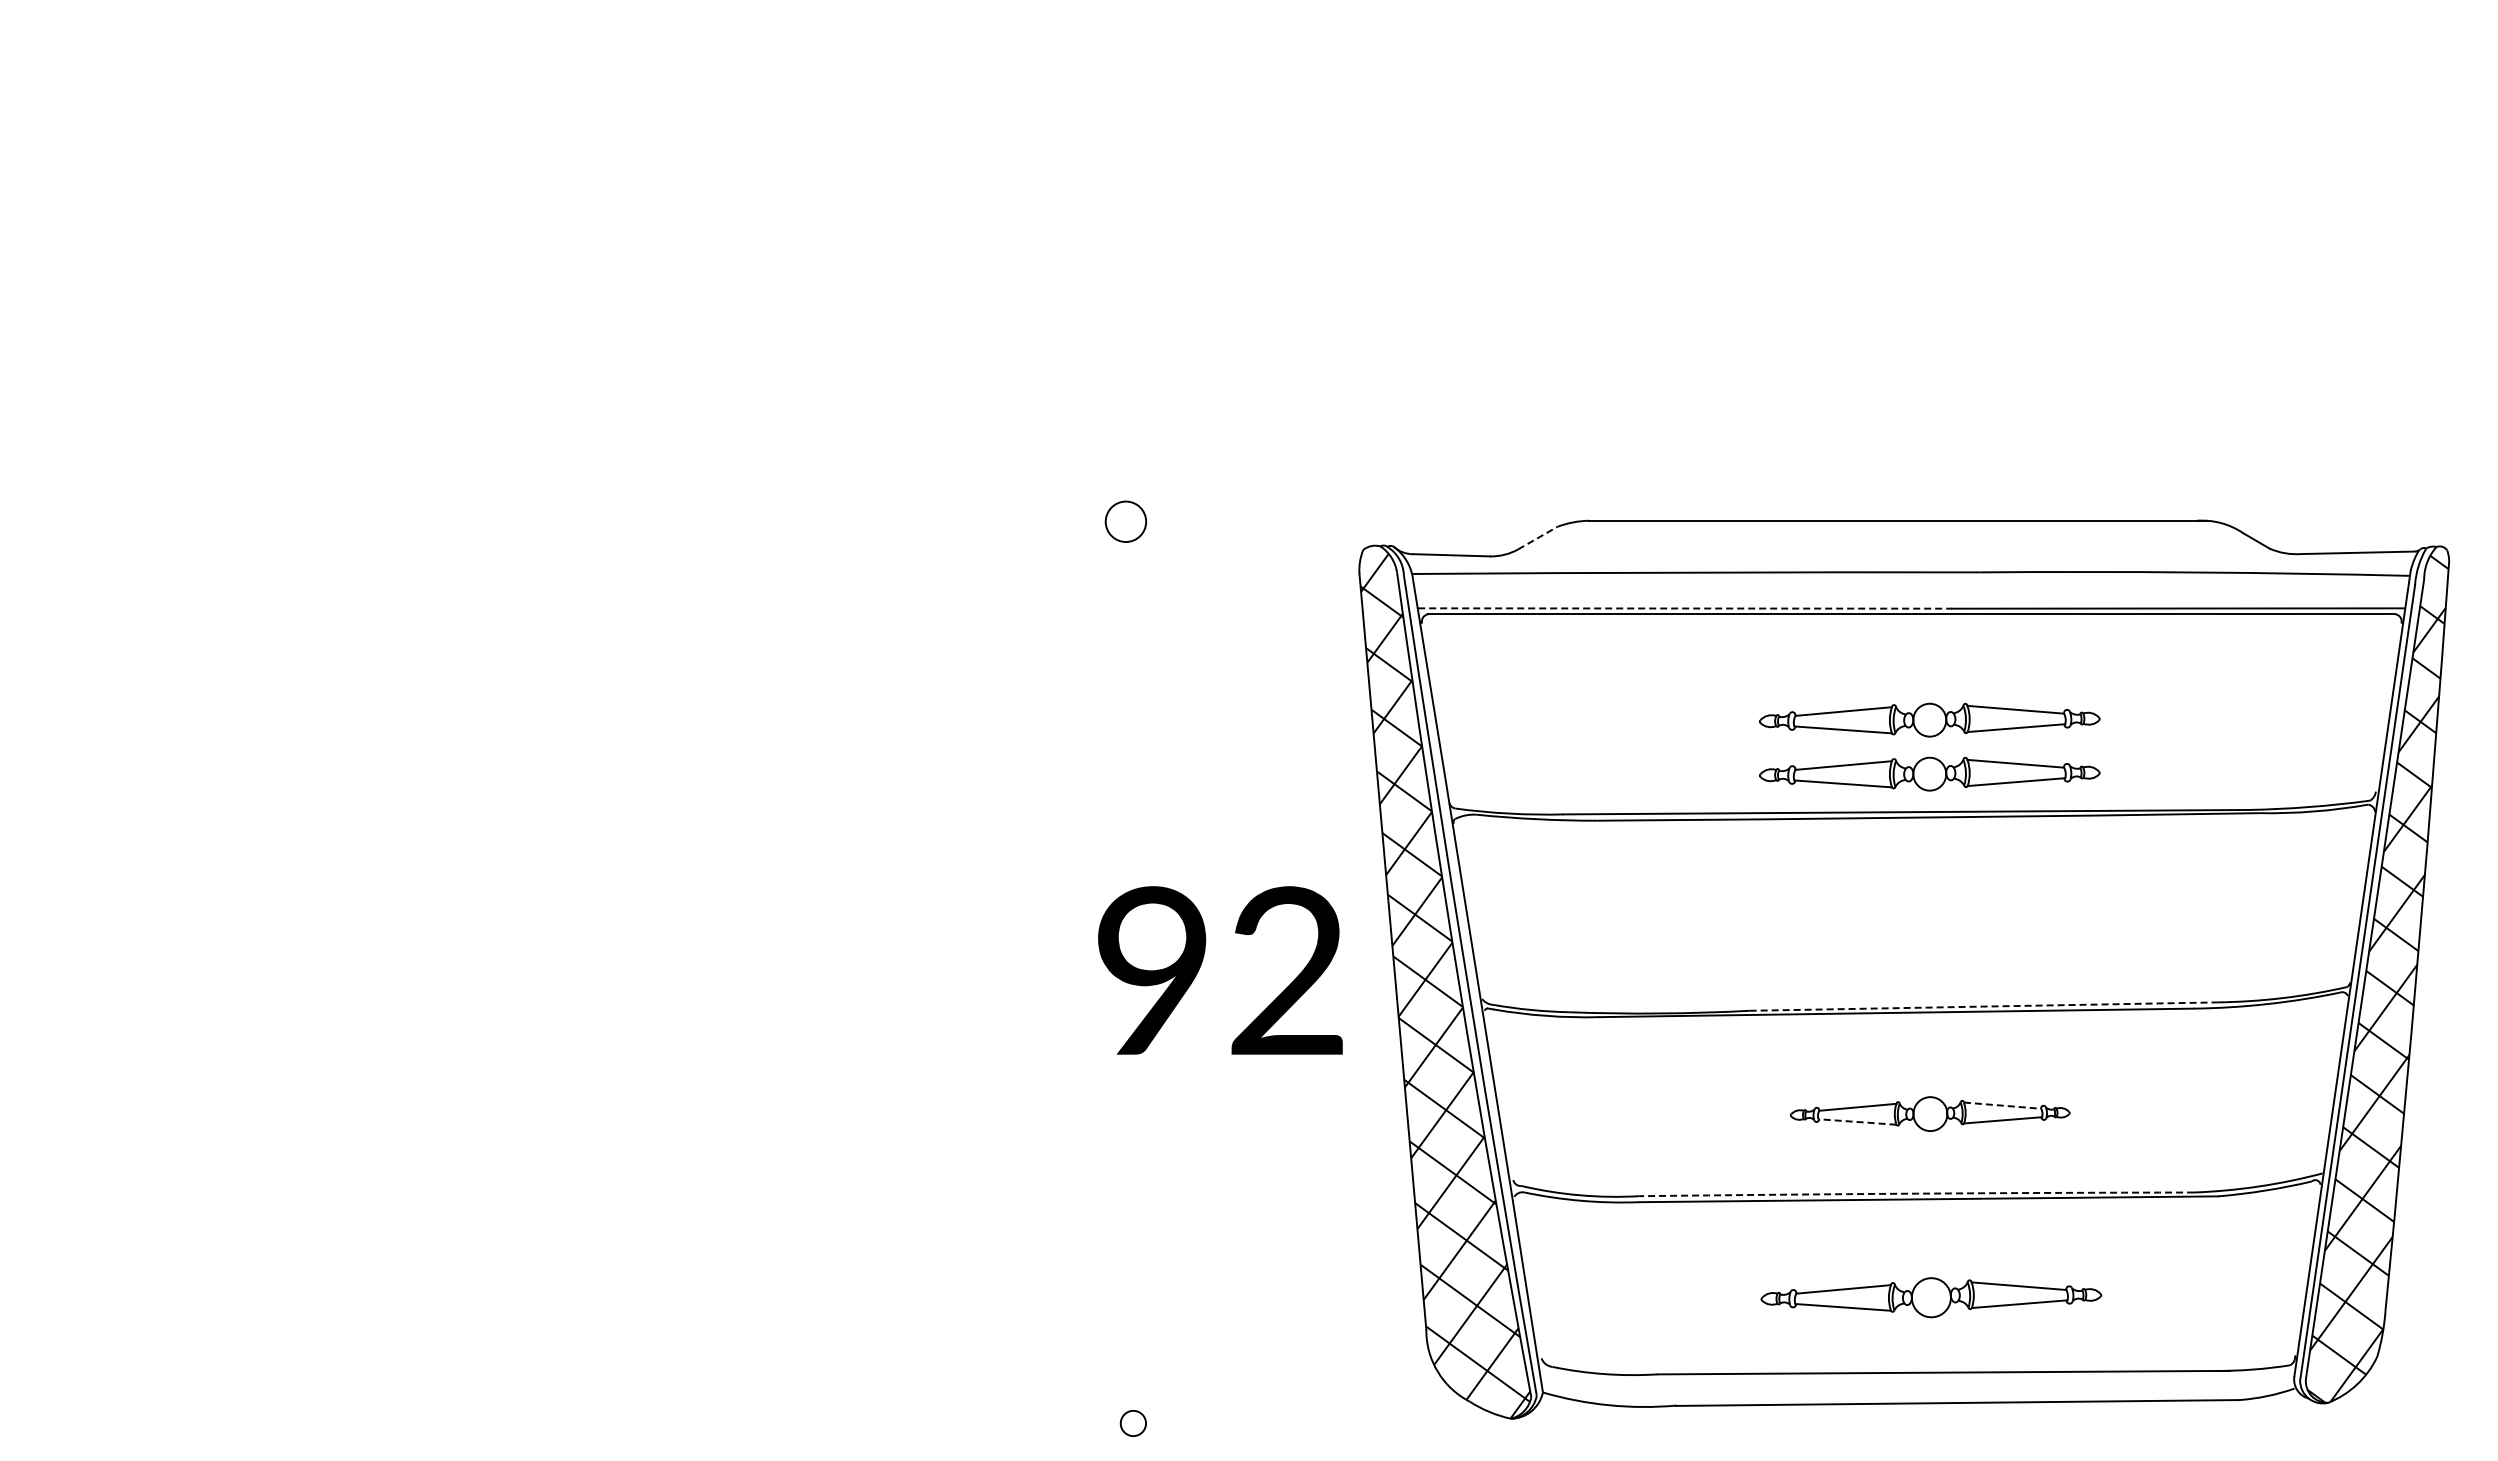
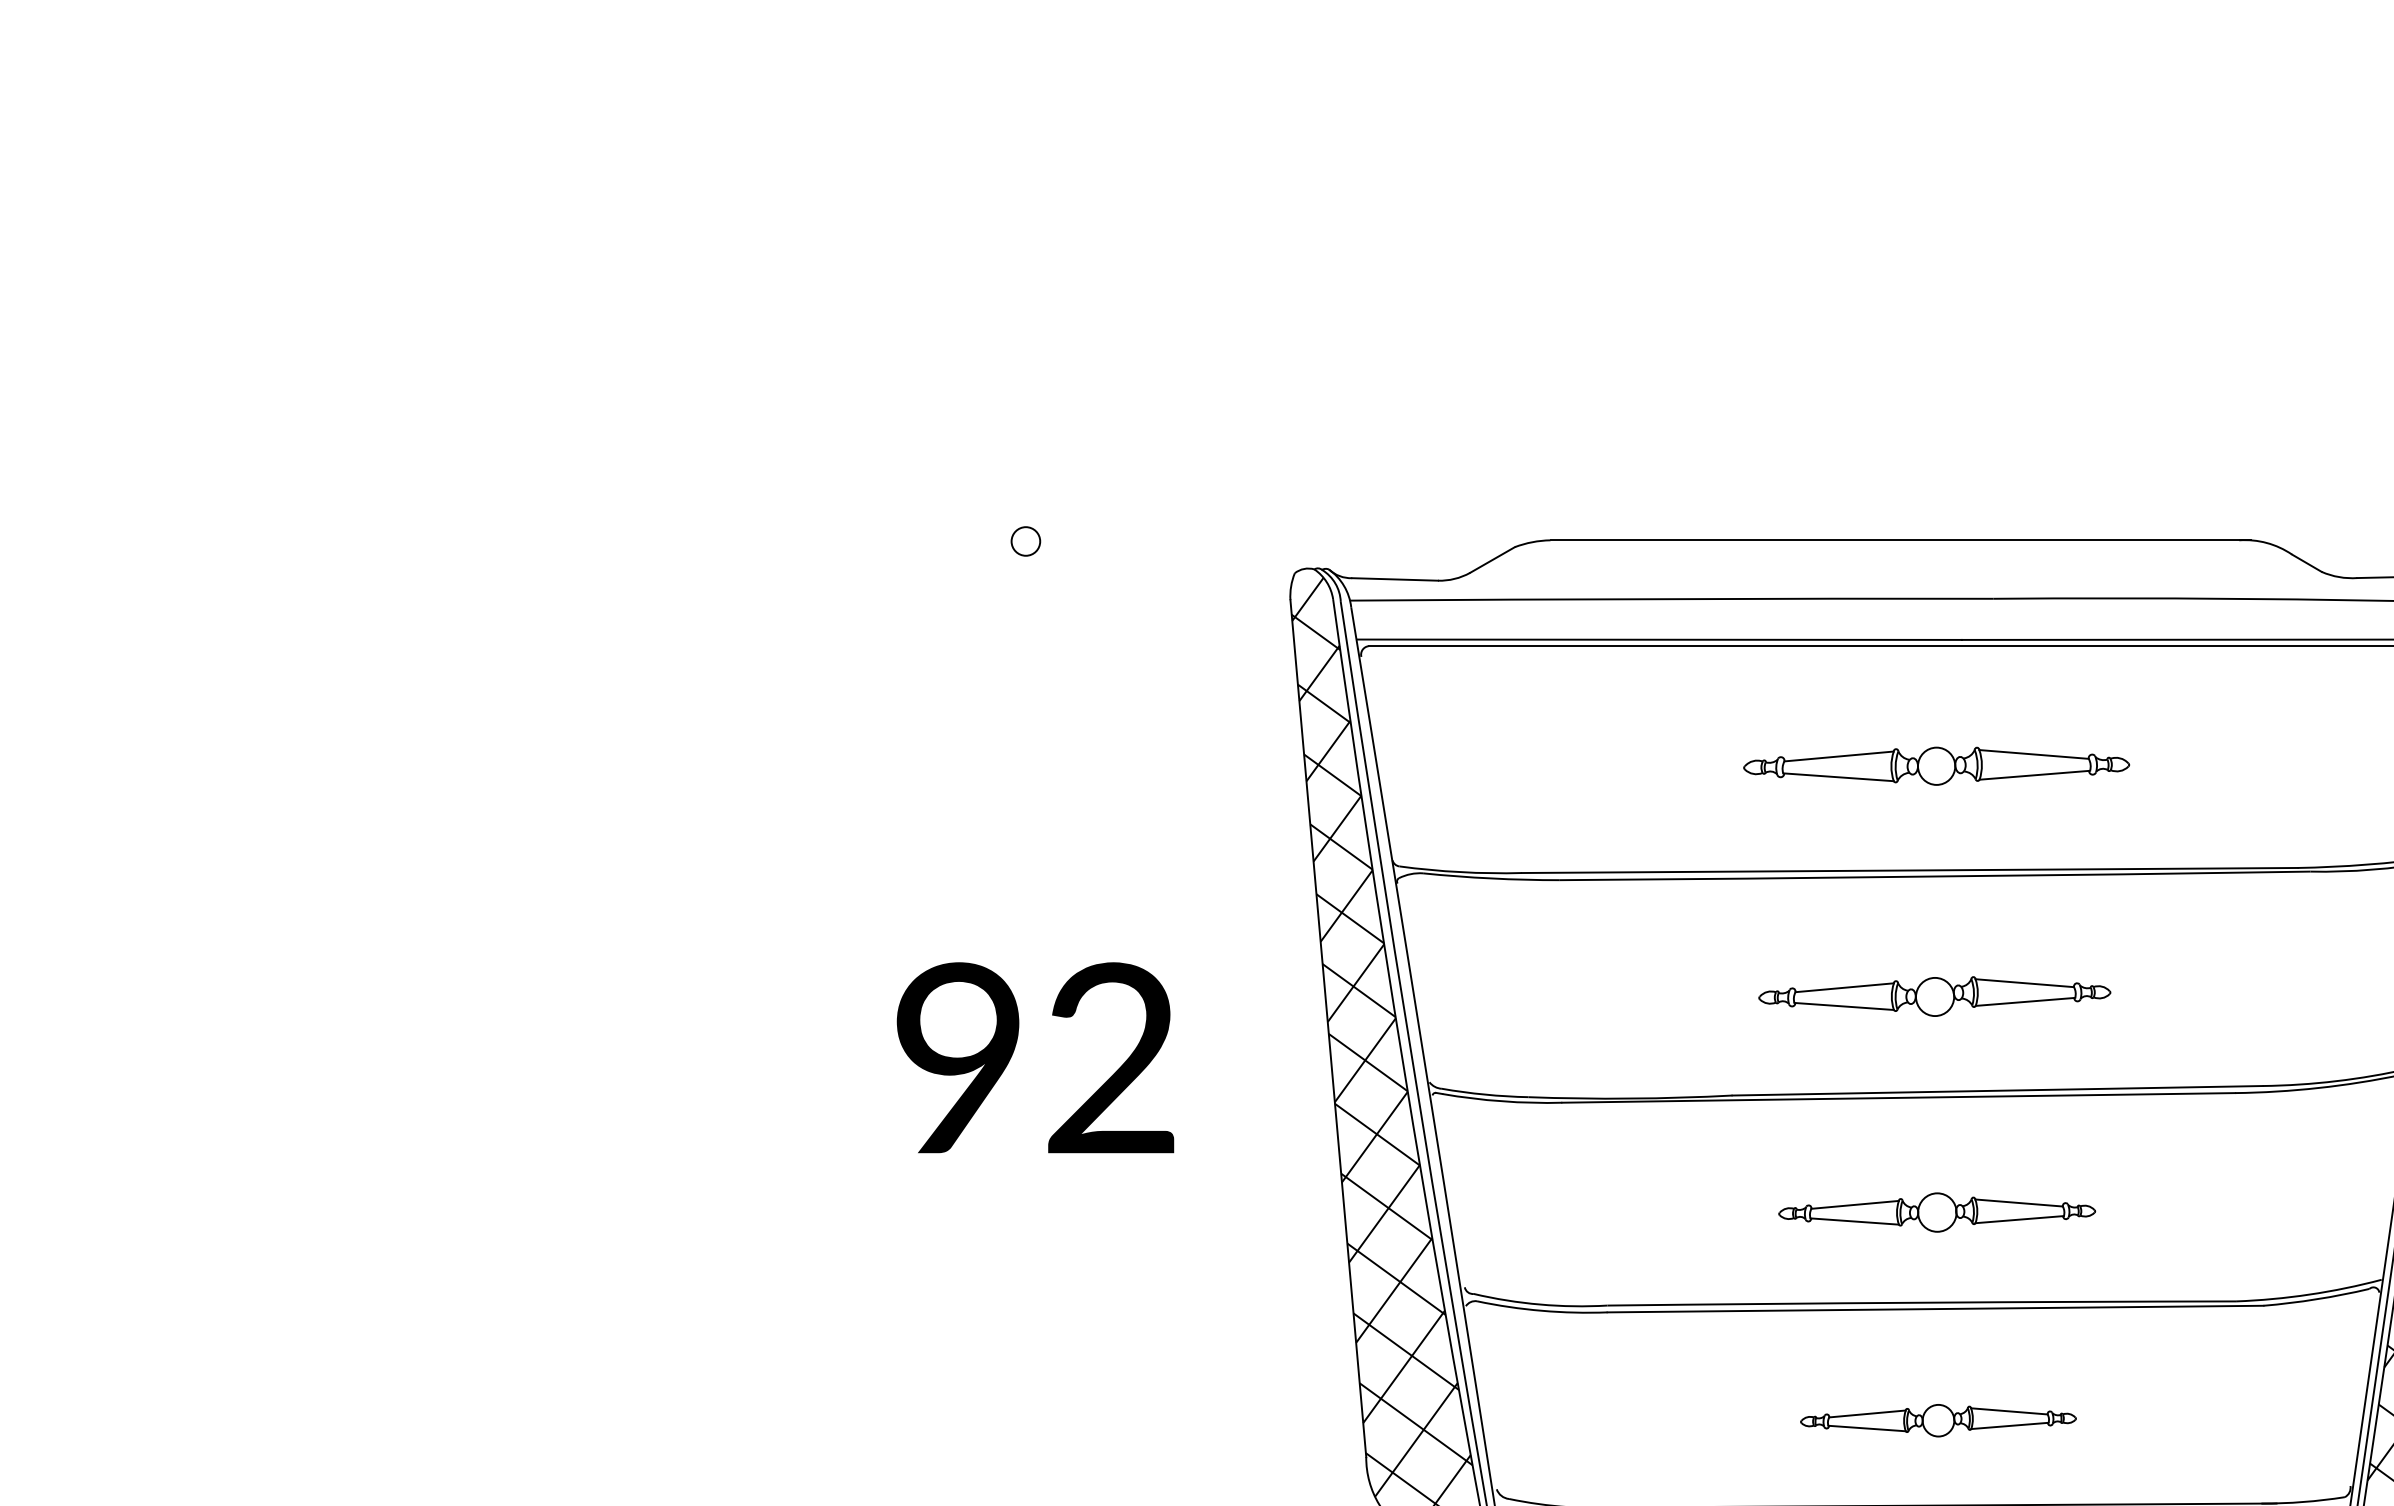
circle: (1125, 521) -> (1025, 541), size x0.62
line: (1537, 538) -> (1492, 560), dashed -> solid
line: (1685, 608) -> (1659, 639), dashed -> solid
part: (1929, 773) -> (1936, 826), removed
part: (1927, 923) -> (1934, 996), added
text: (1220, 970) -> (1035, 1057), moved
line: (1983, 1006) -> (1997, 1090), dashed -> solid
line: (2002, 1105) -> (2019, 1202), dashed -> solid
line: (1856, 1121) -> (1853, 1220), dashed -> solid
arc: (1916, 1193) -> (1921, 1302), dashed -> solid
part: (1931, 1297) -> (1938, 1420), size x0.71

